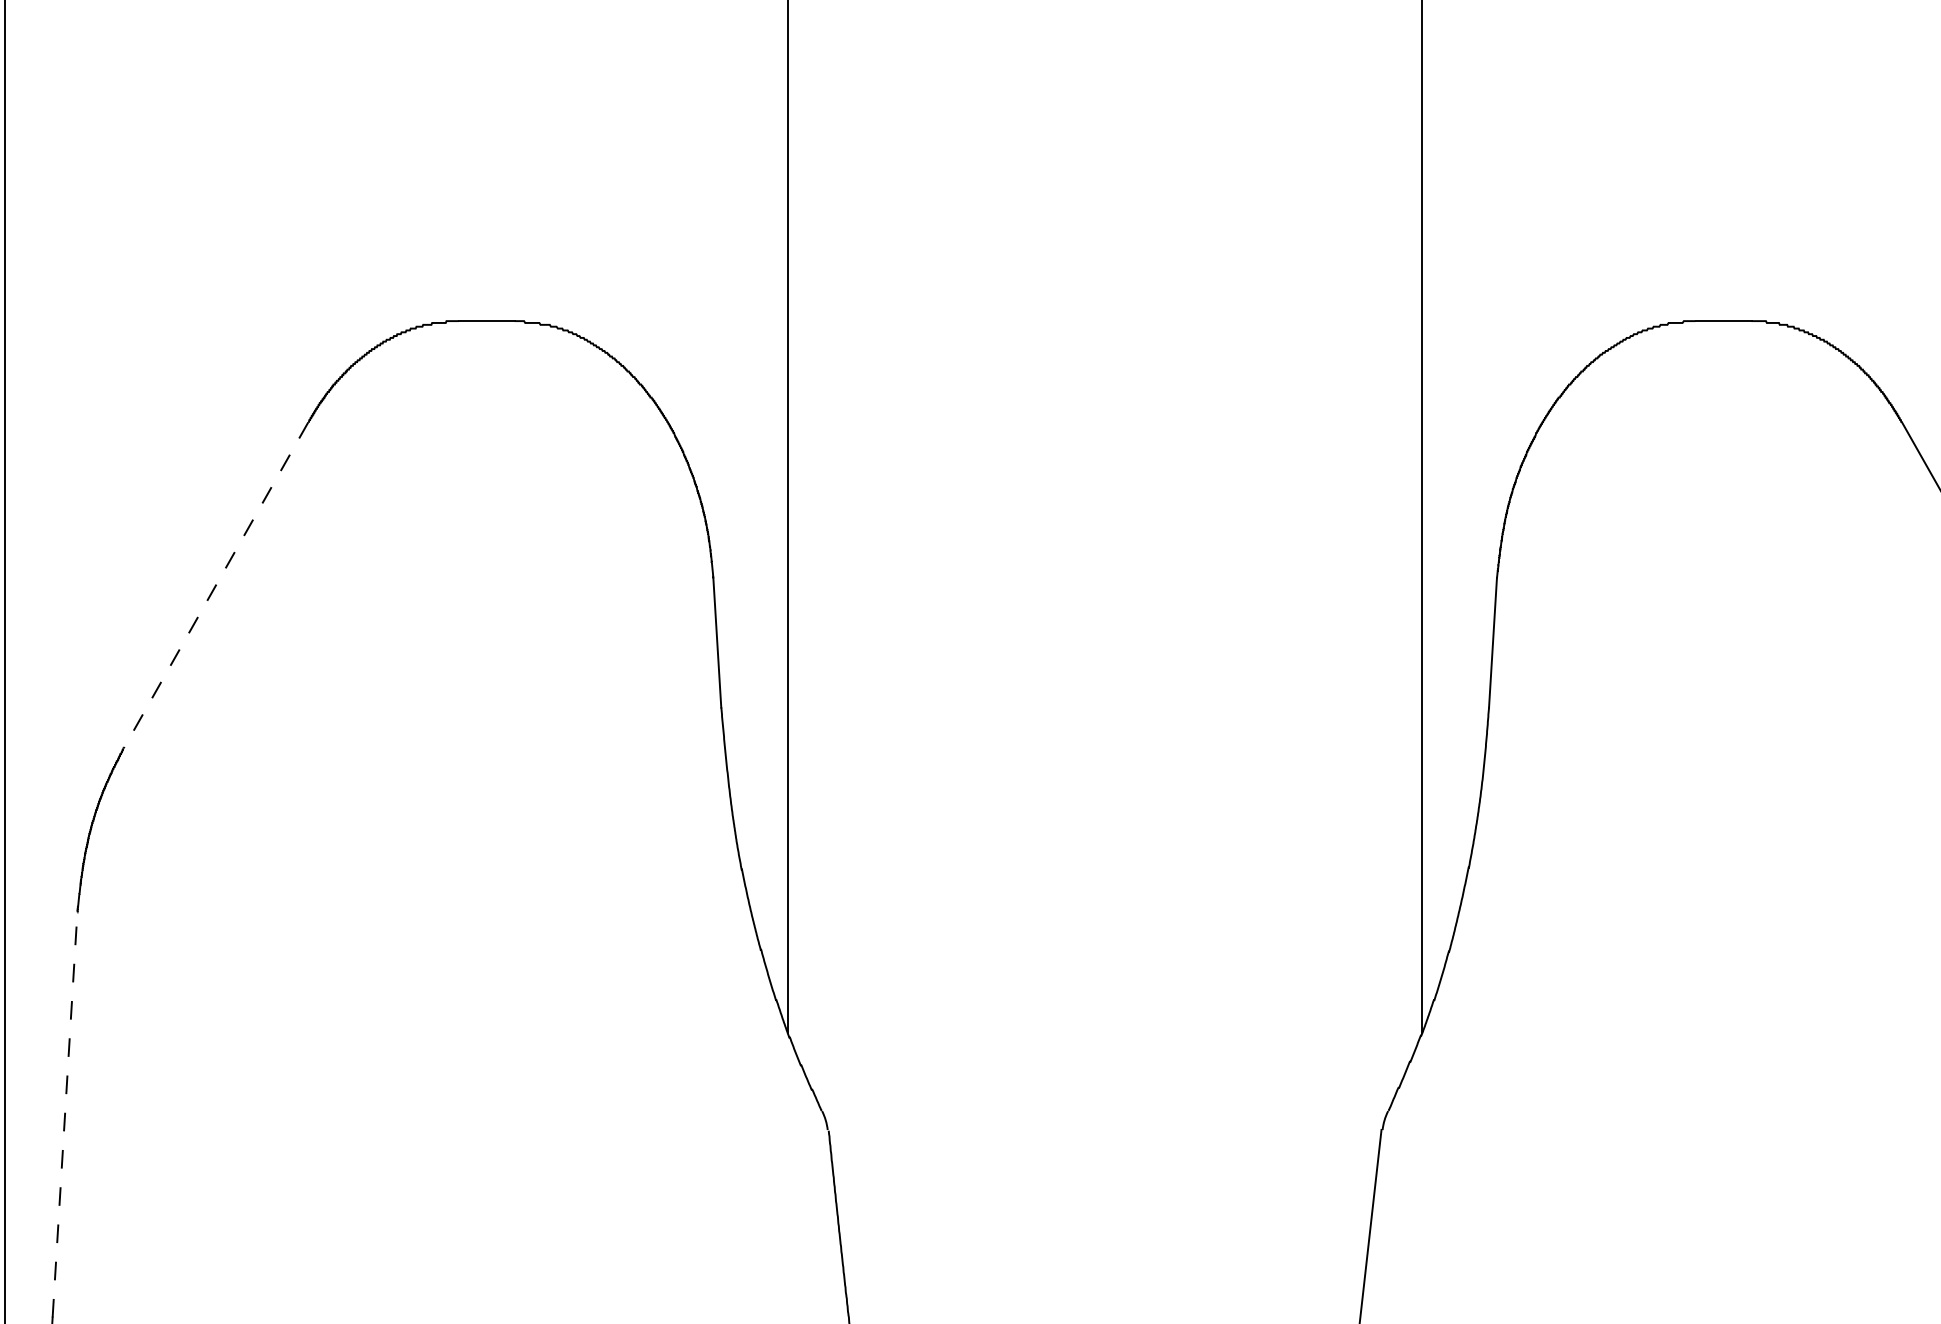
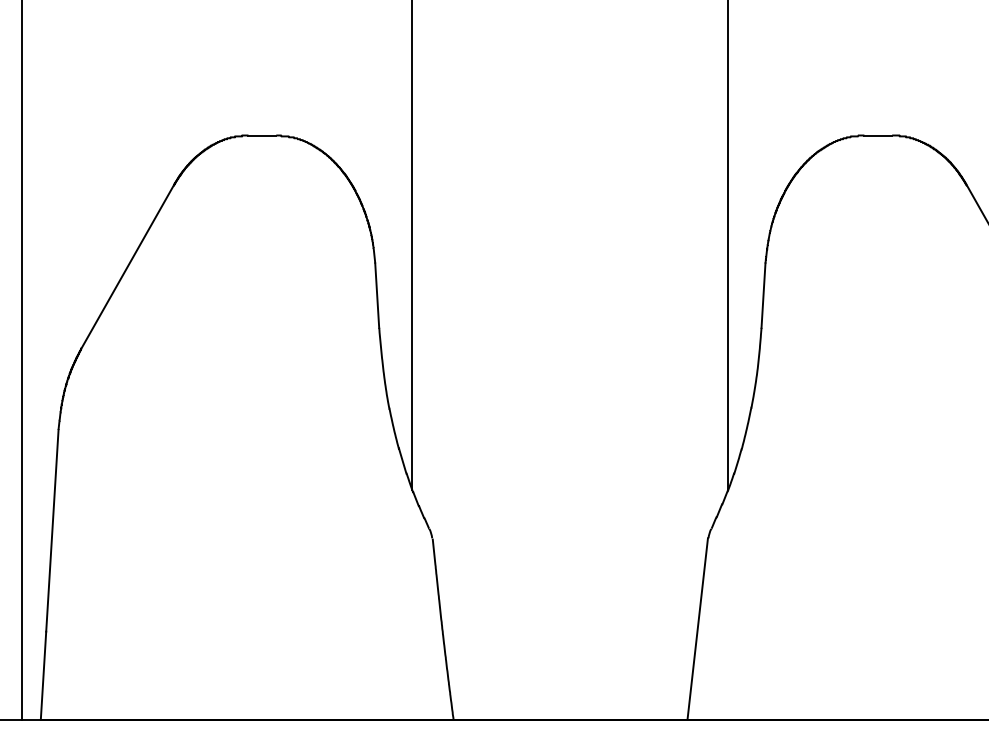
line: (215, 586) -> (127, 267), dashed -> solid
line: (65, 1114) -> (52, 530), dashed -> solid

